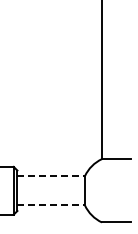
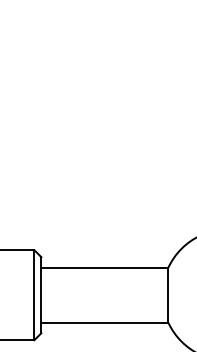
line: (51, 176) -> (105, 268), dashed -> solid
line: (51, 205) -> (105, 322), dashed -> solid

